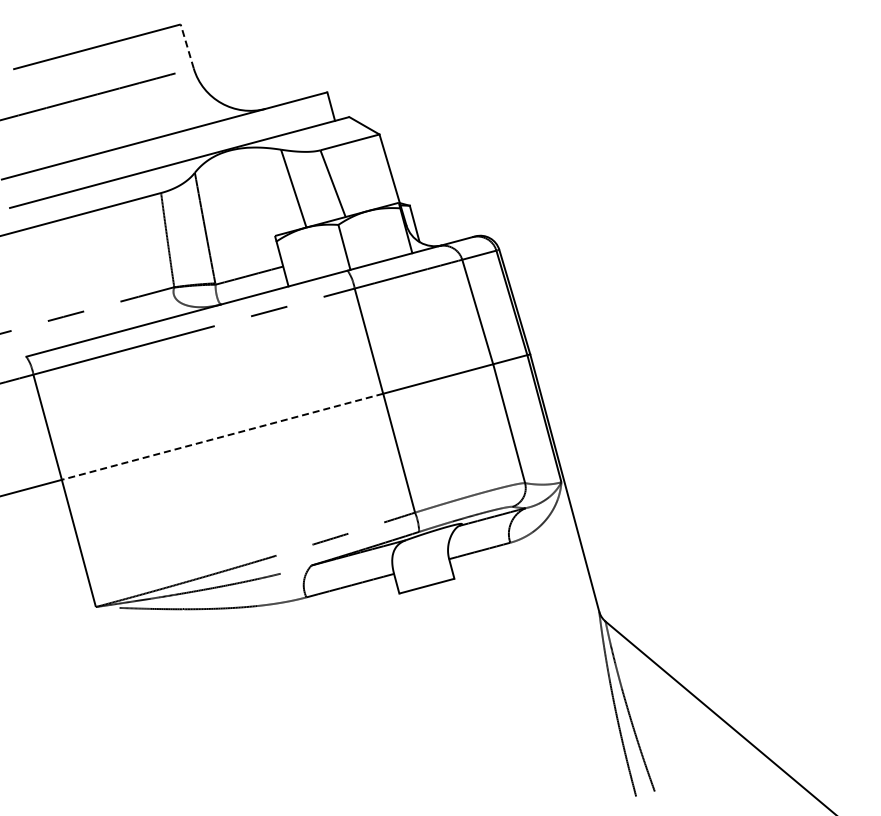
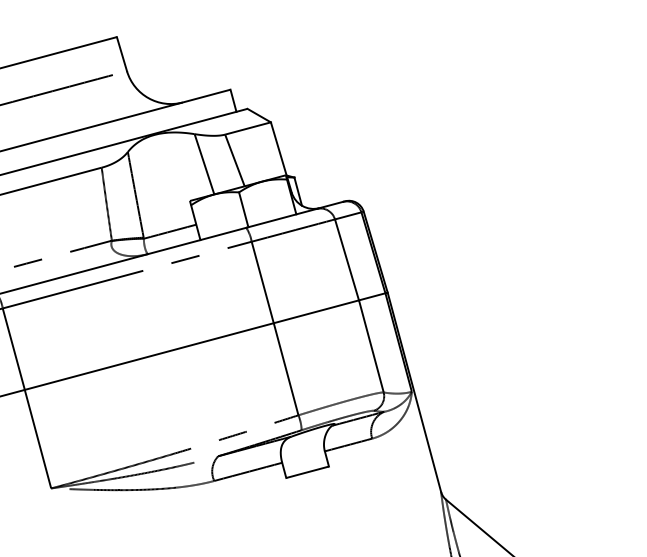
line: (187, 46) -> (122, 54), dashed -> solid
line: (222, 436) -> (149, 356), dashed -> solid

